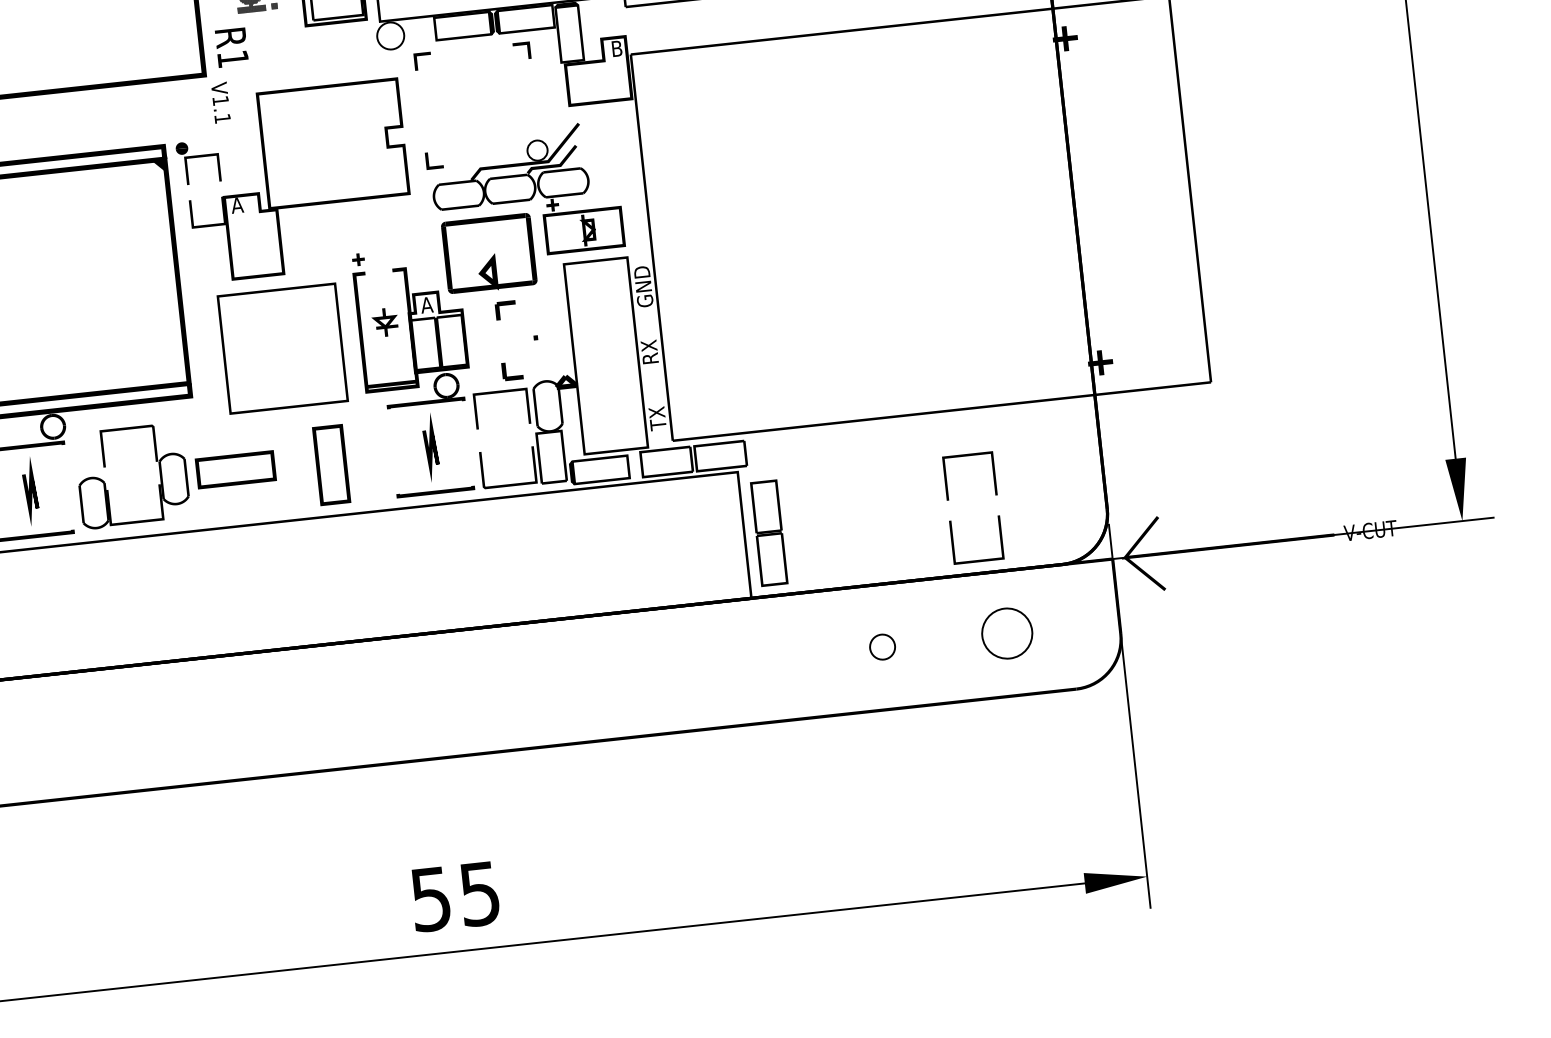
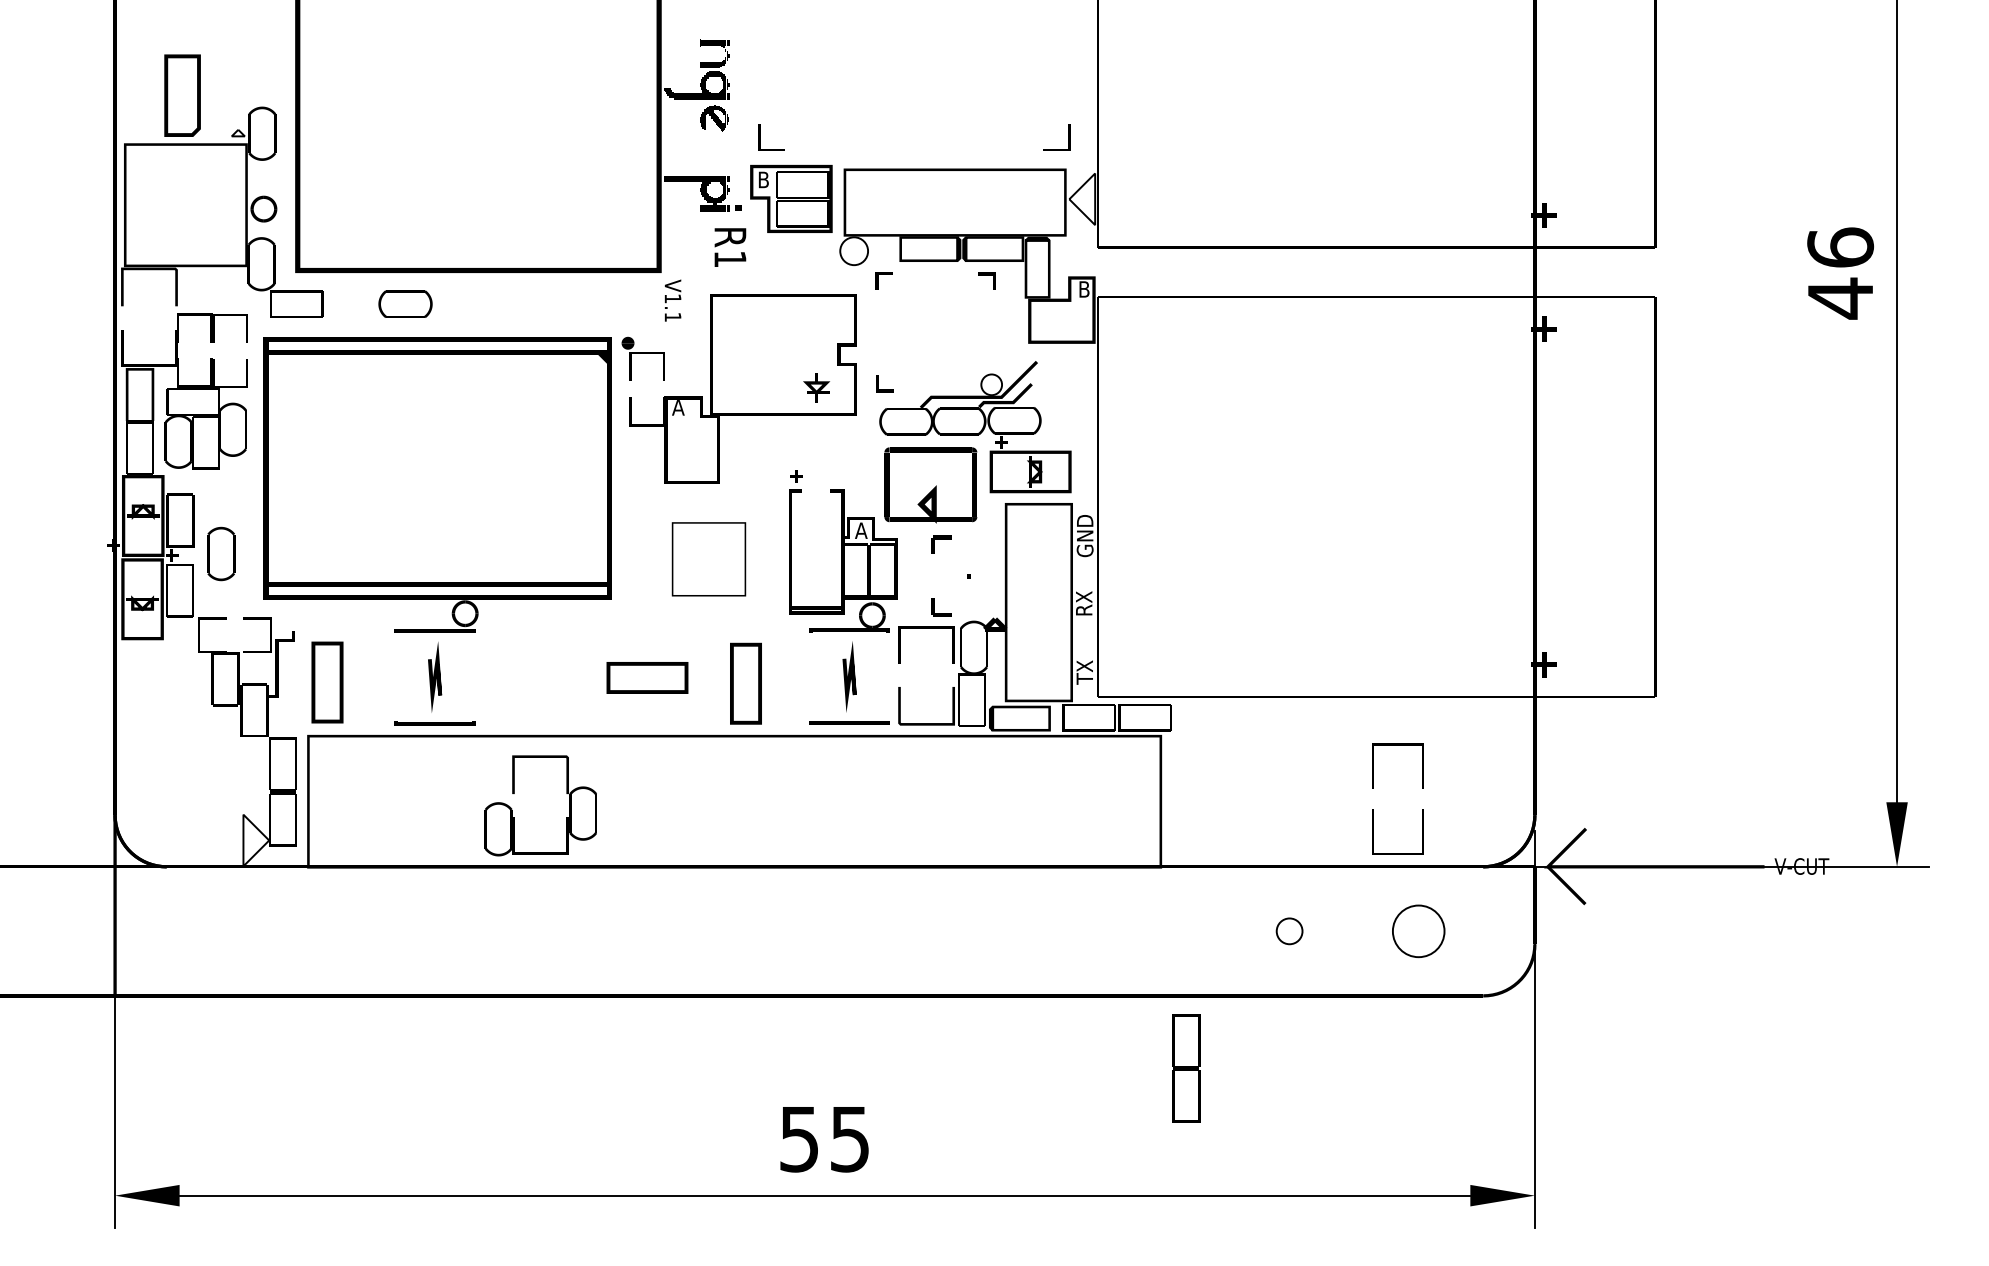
text: (232, 47) -> (730, 247), moved
part: (385, 322) -> (816, 387), moved
part: (282, 348) -> (708, 559), size x0.6
part: (105, 481) -> (512, 808), moved
part: (769, 533) -> (1186, 1068), moved

